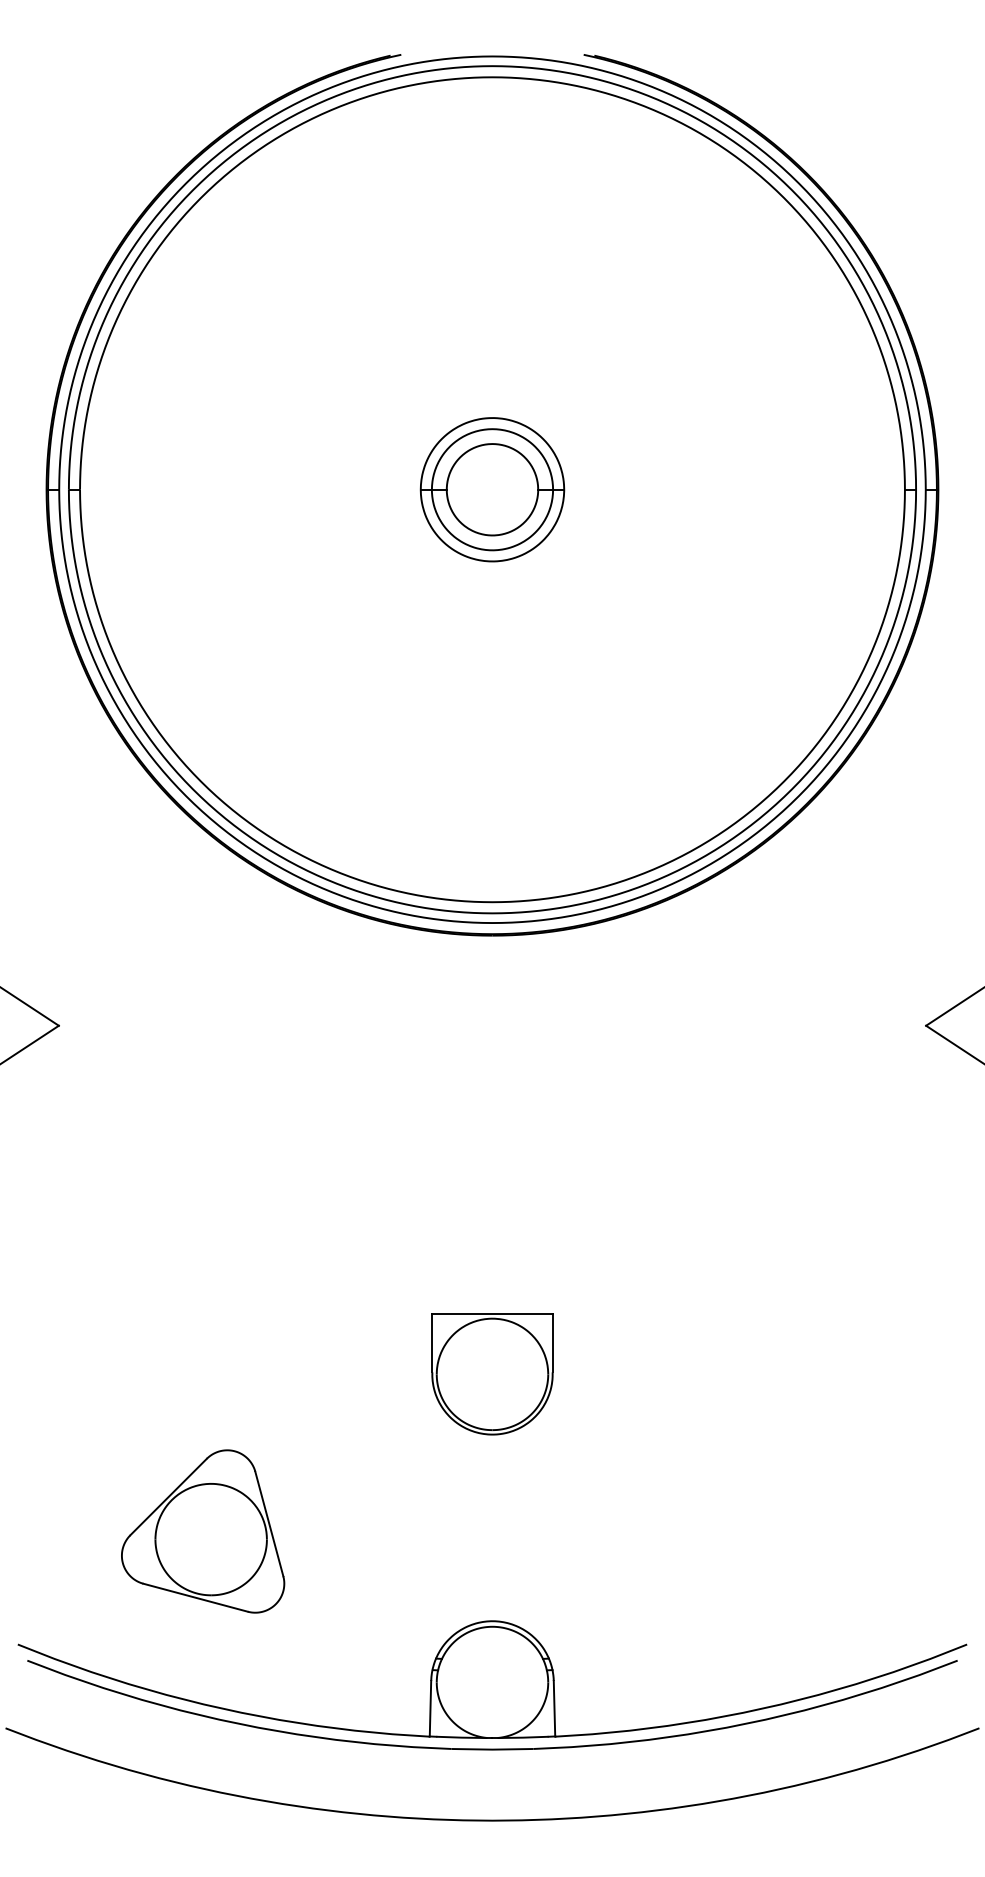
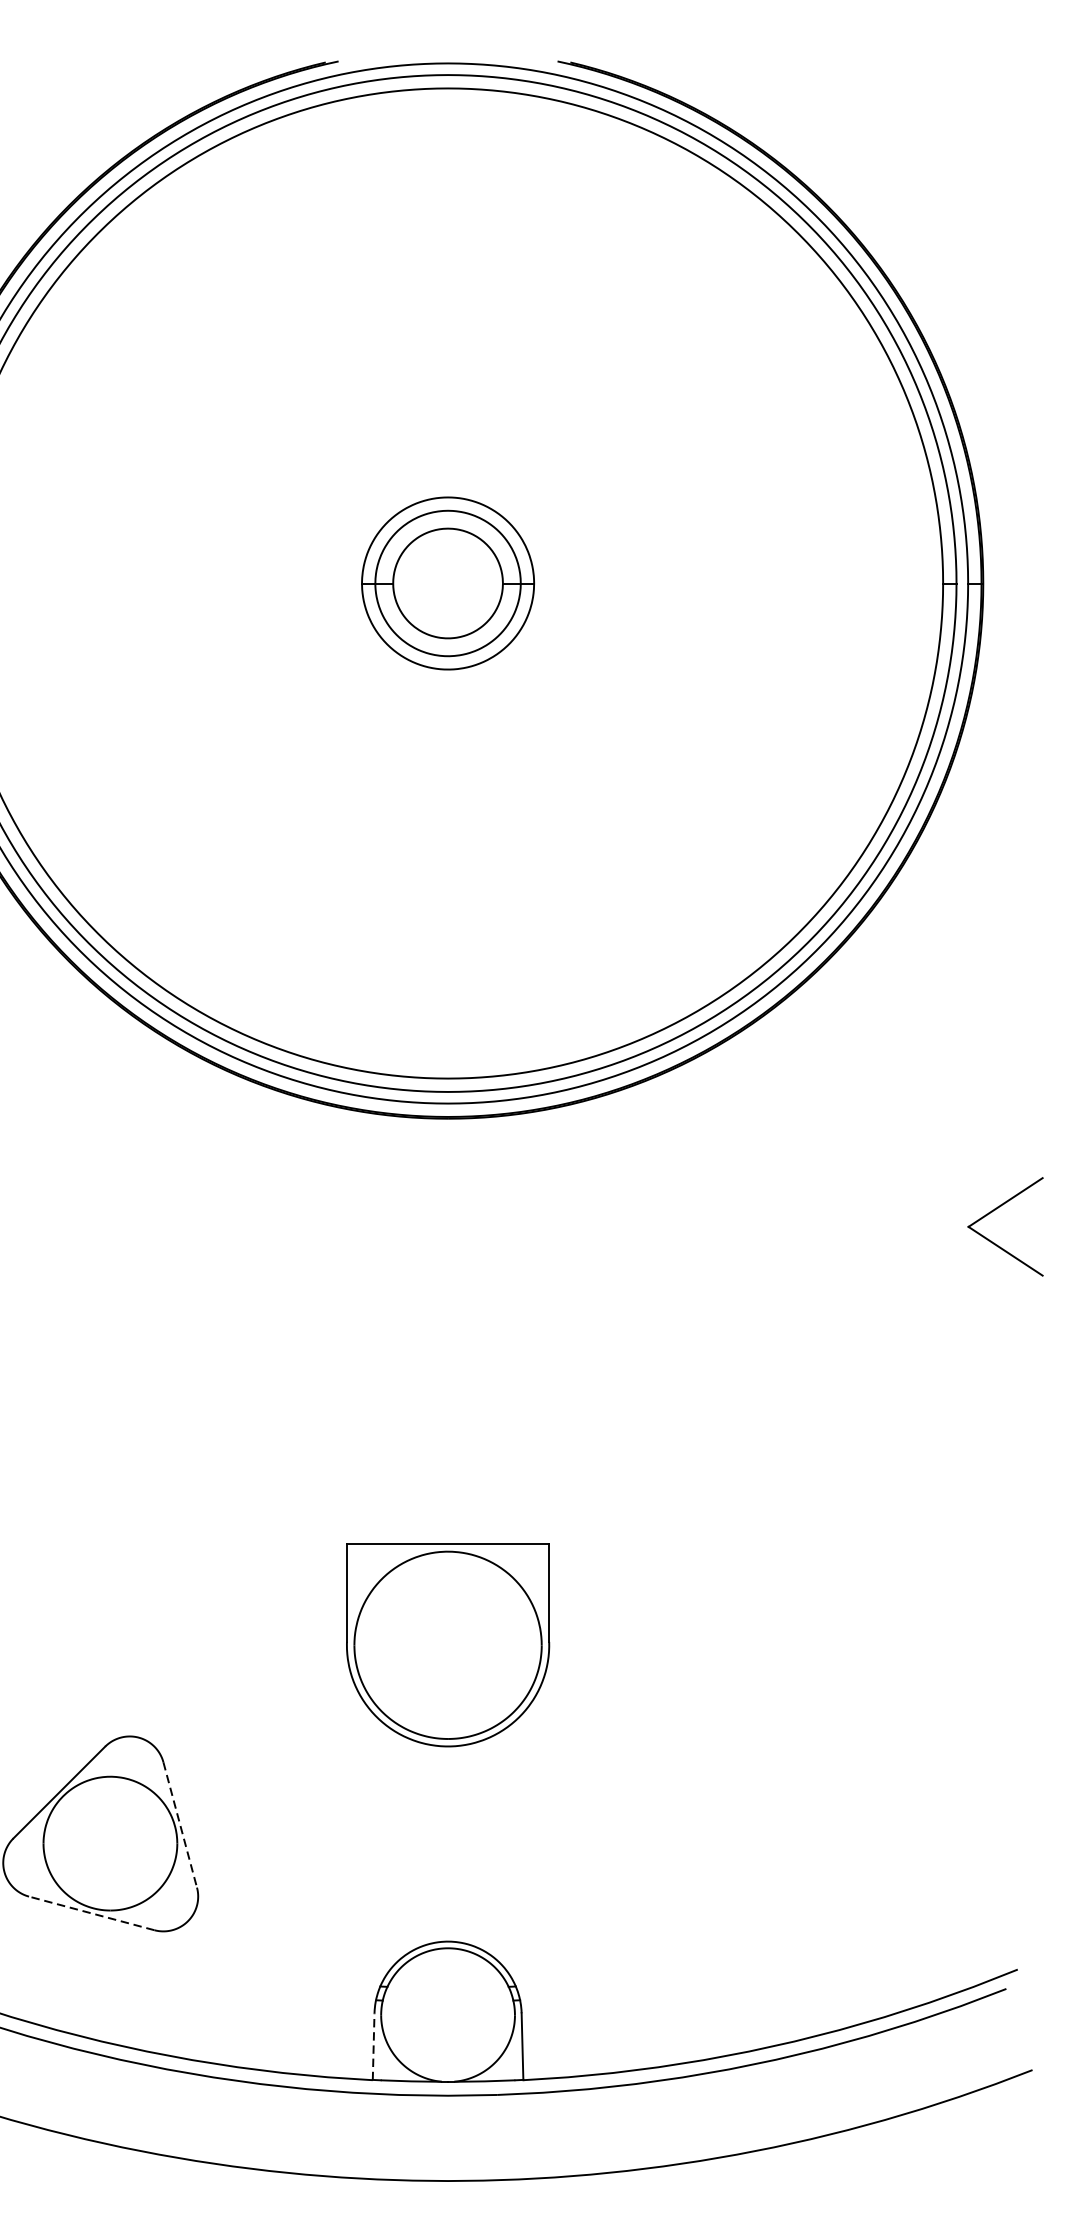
part: (492, 1374) -> (448, 1645), size x1.4
line: (269, 1524) -> (180, 1825), solid -> dashed
line: (195, 1597) -> (91, 1913), solid -> dashed
line: (430, 1708) -> (373, 2046), solid -> dashed

